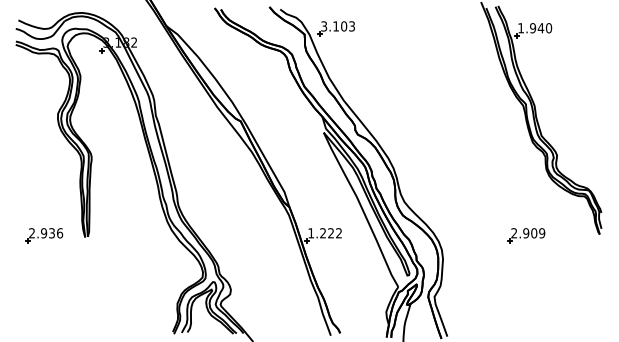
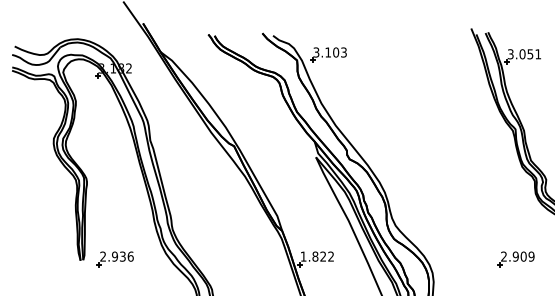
text: (535, 28) -> (524, 54), 1.940 -> 3.051
text: (323, 233) -> (315, 256), 1.222 -> 1.822
part: (44, 235) -> (115, 258), moved

